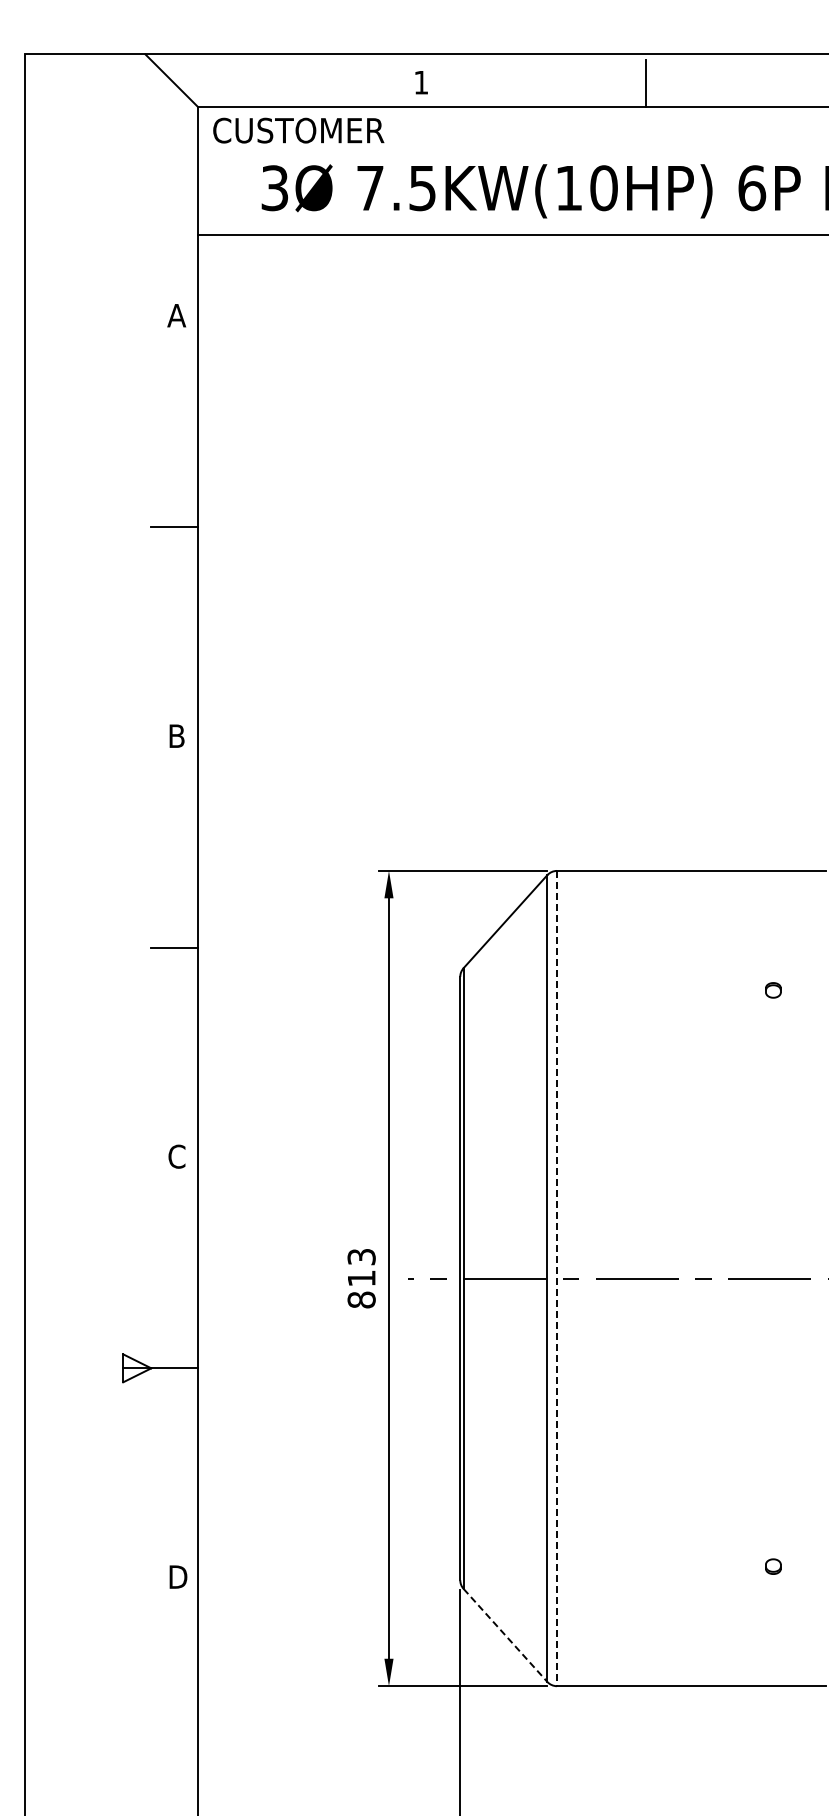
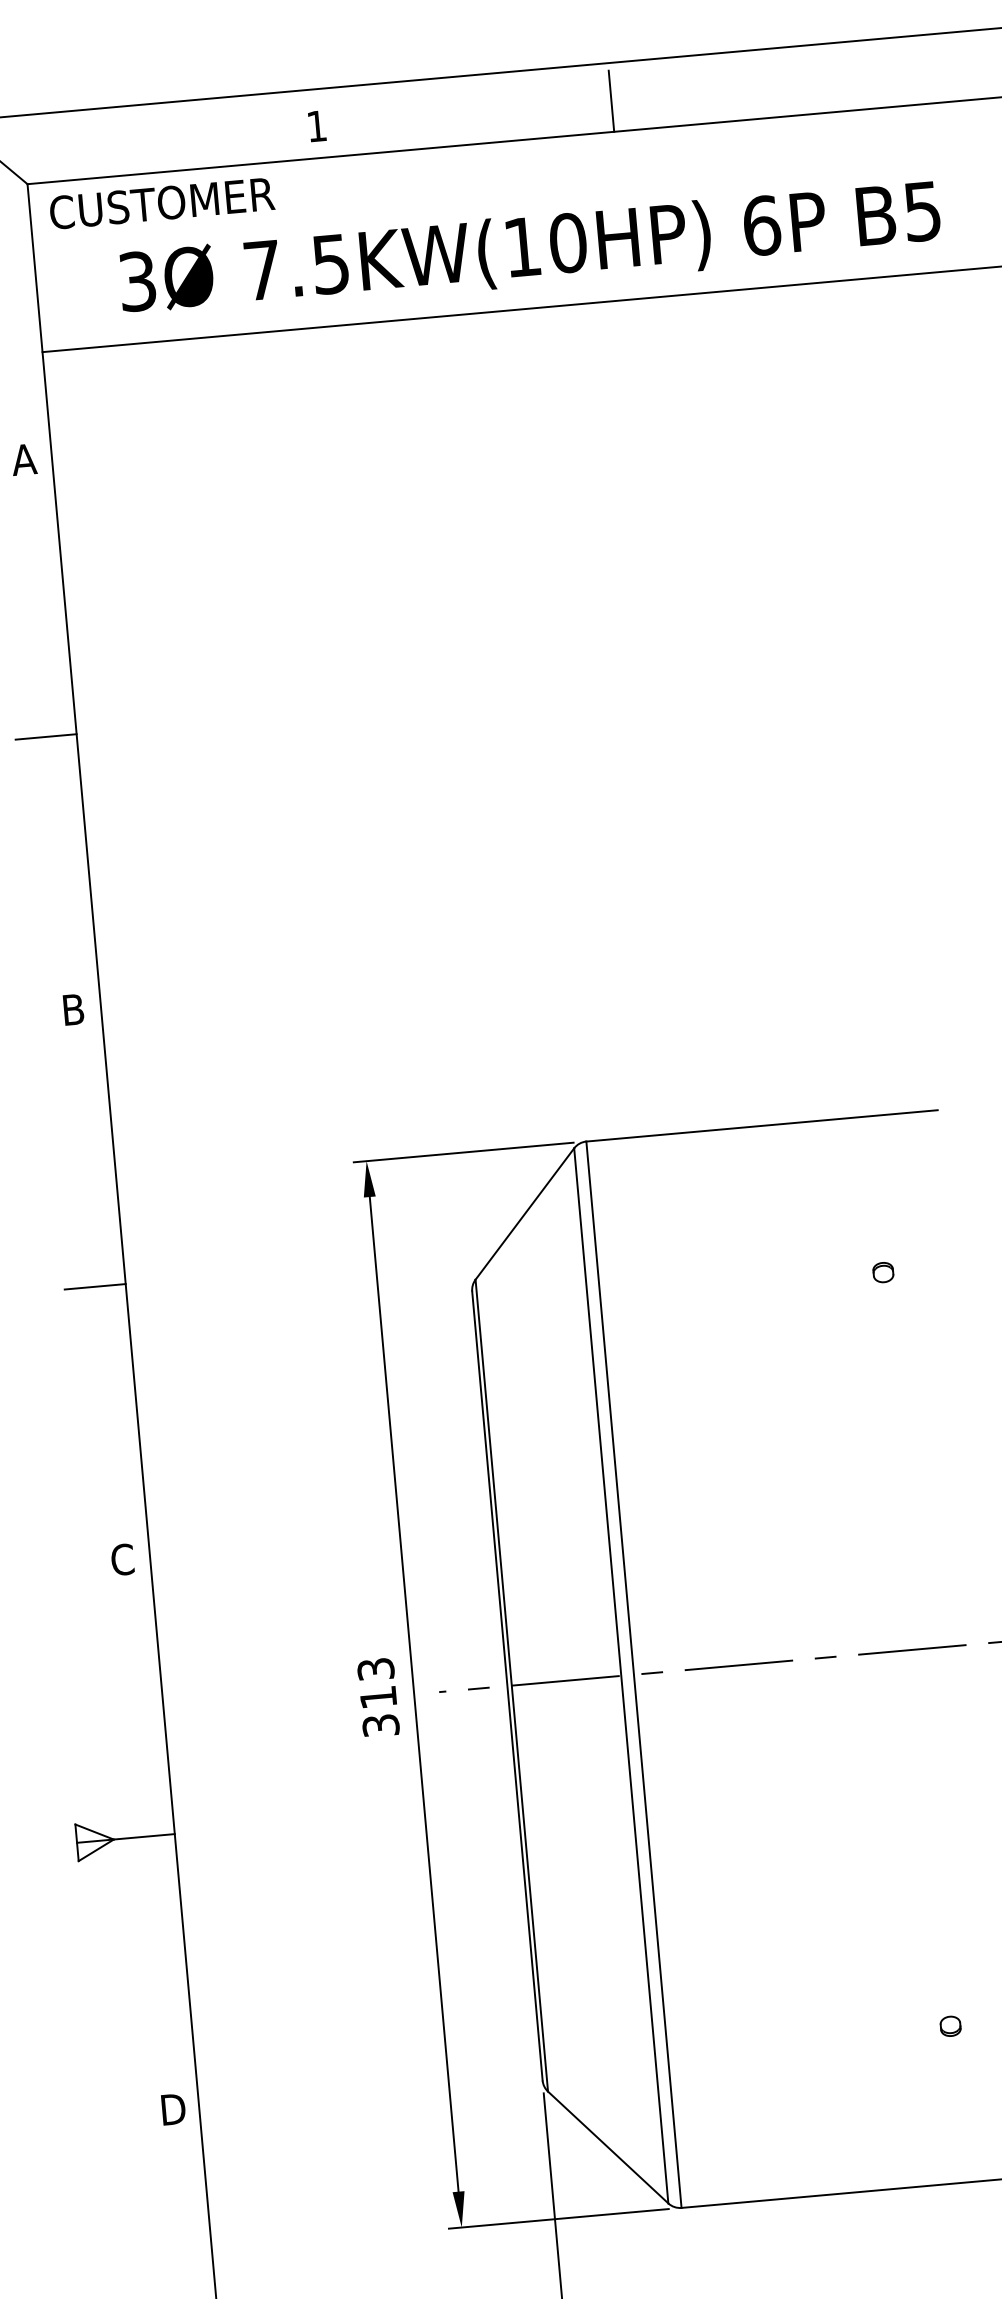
line: (557, 1278) -> (634, 1674), dashed -> solid
text: (361, 1299) -> (380, 1724), 813 -> 313
line: (505, 1635) -> (608, 2147), dashed -> solid

